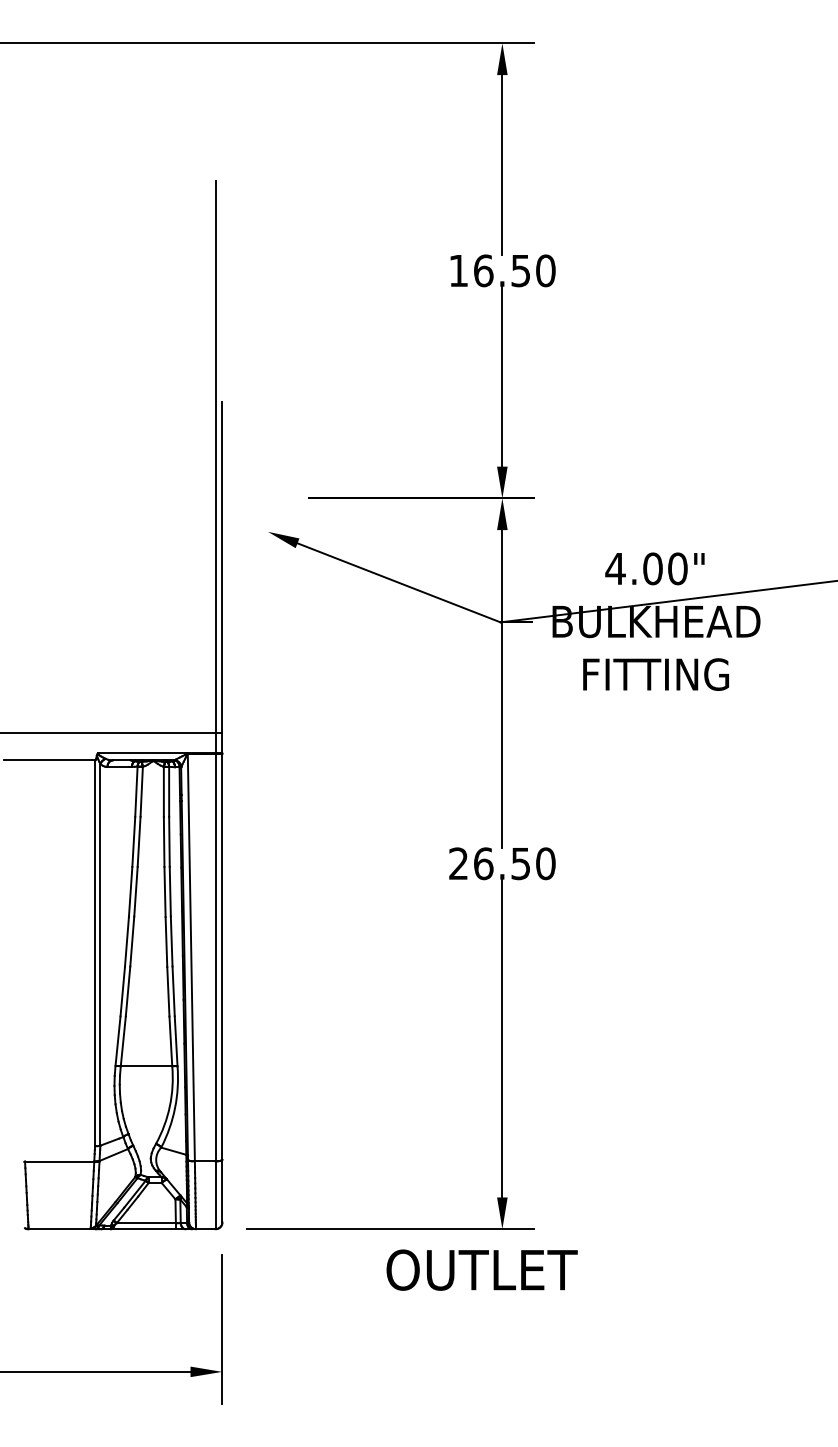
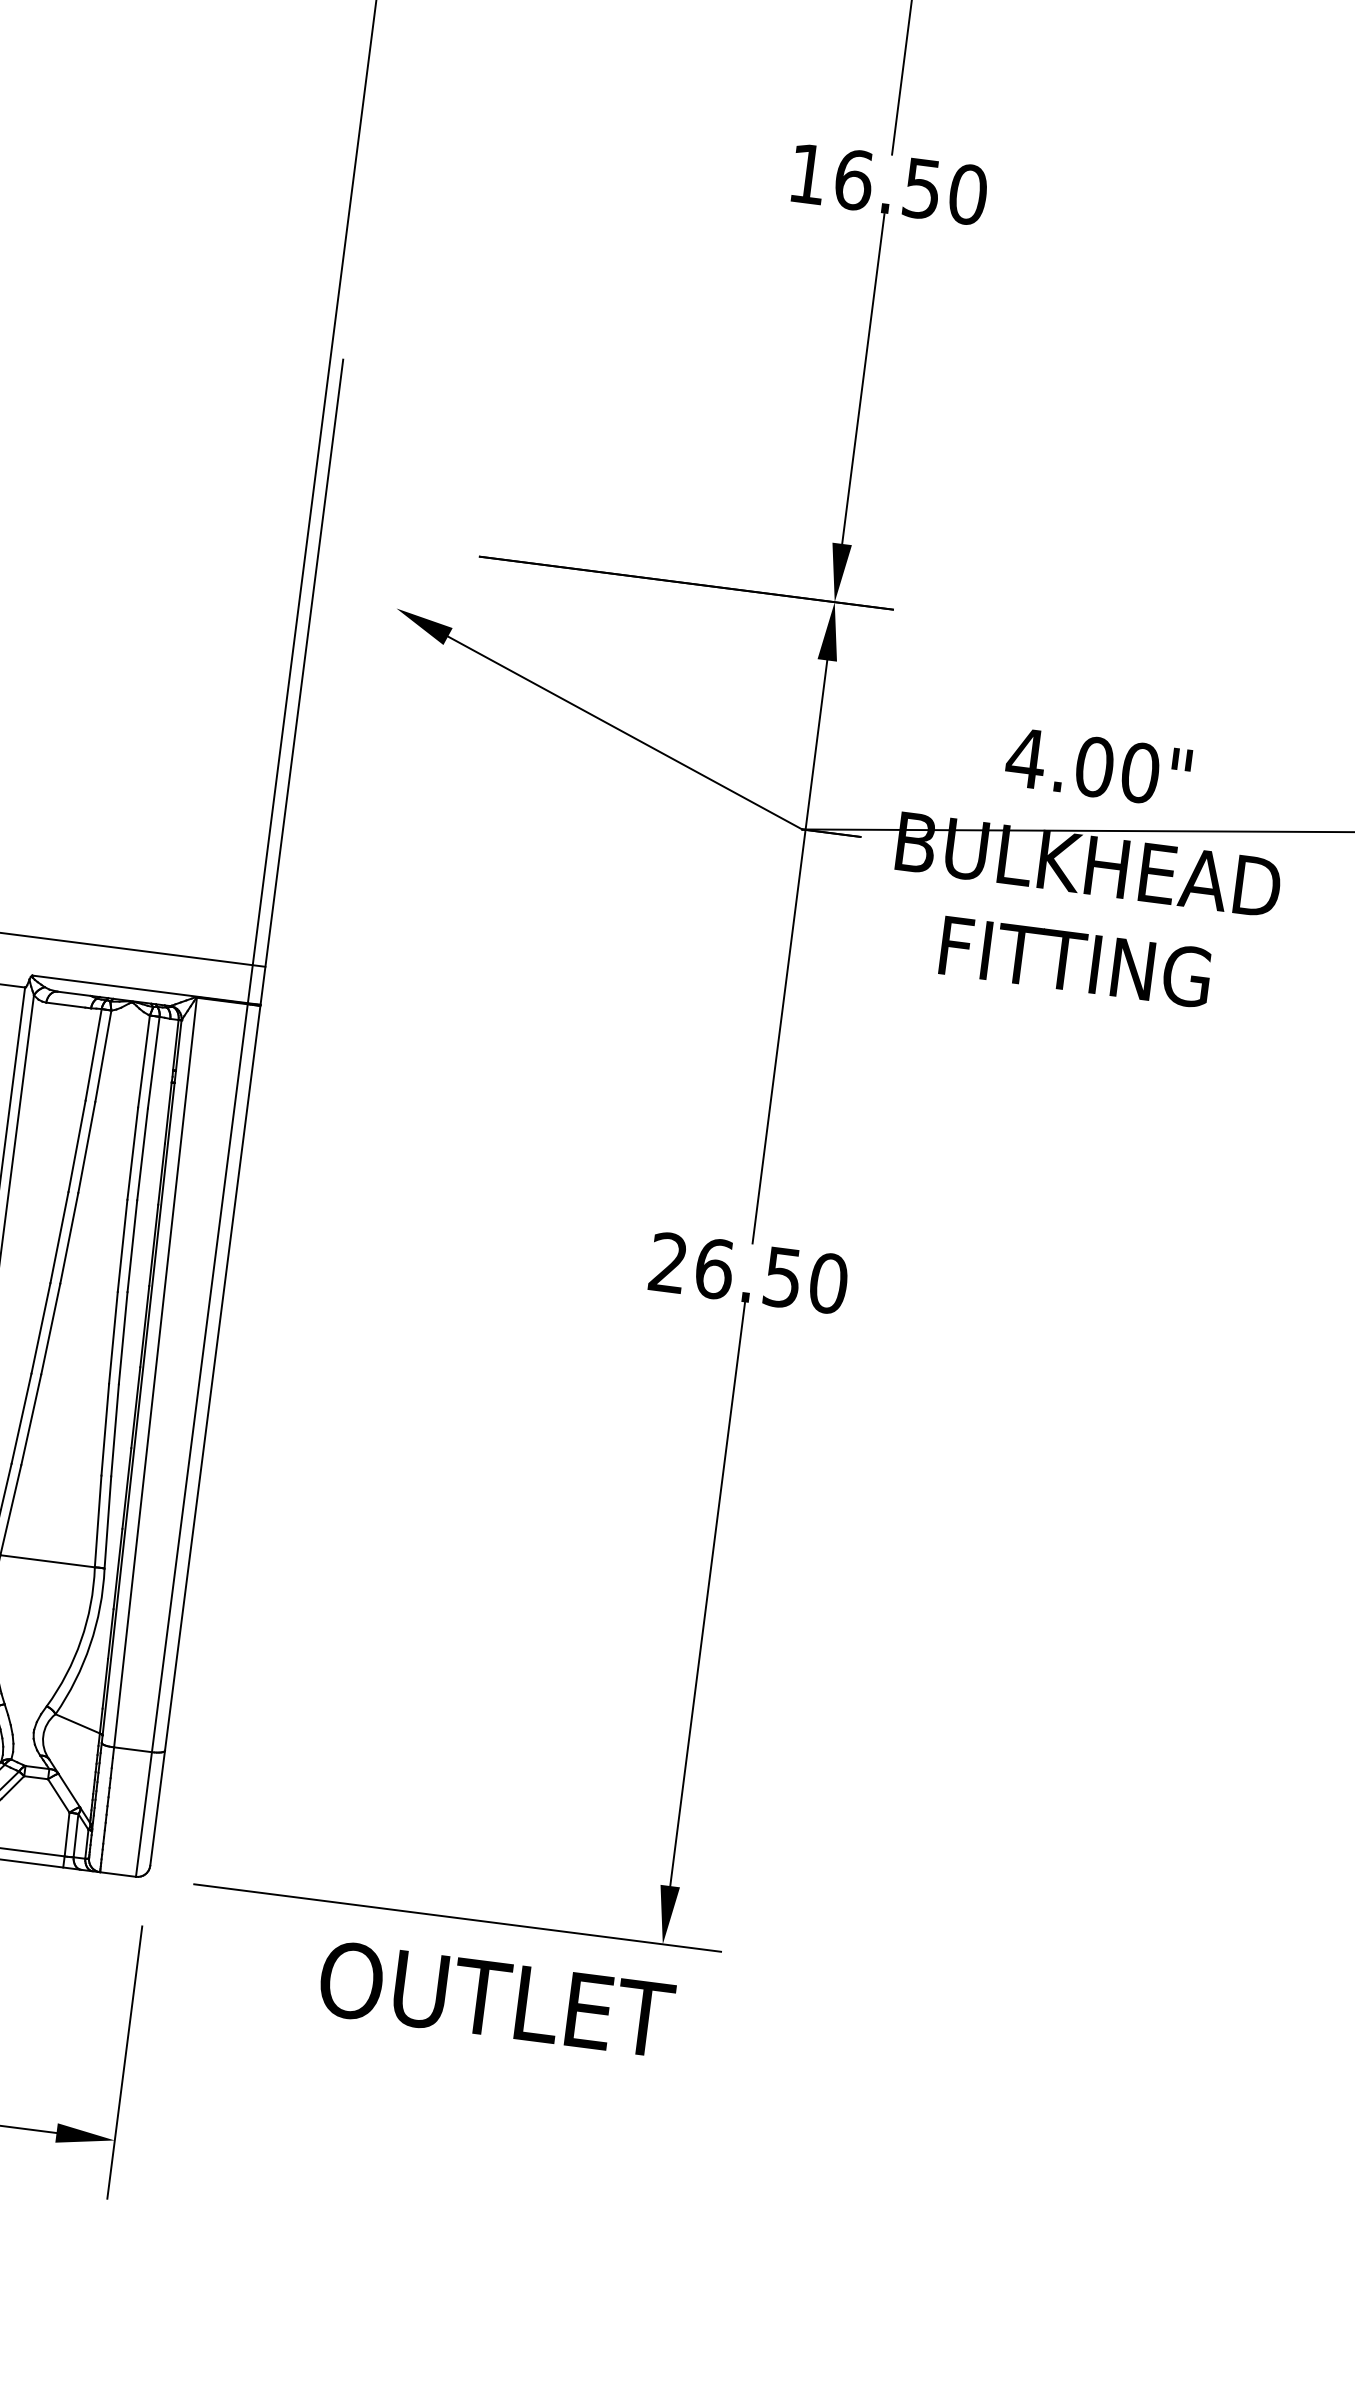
text: (481, 1269) -> (495, 1998), moved

